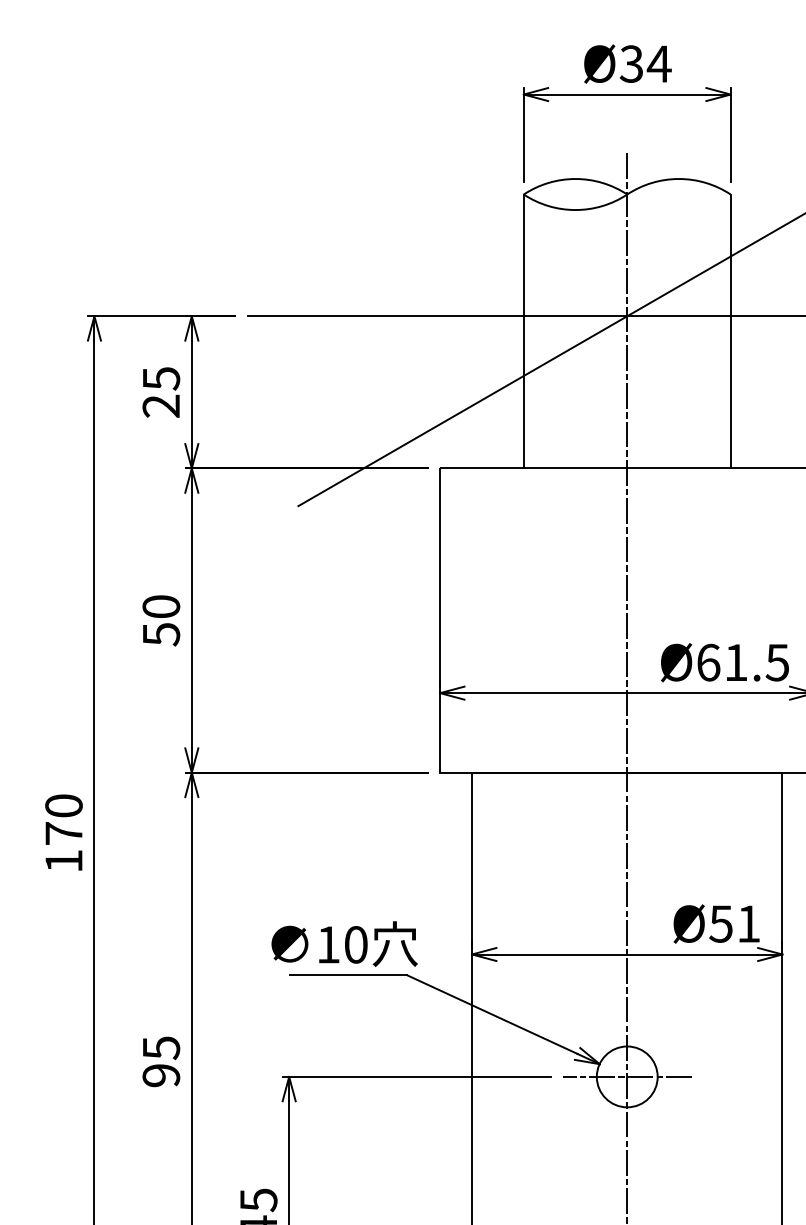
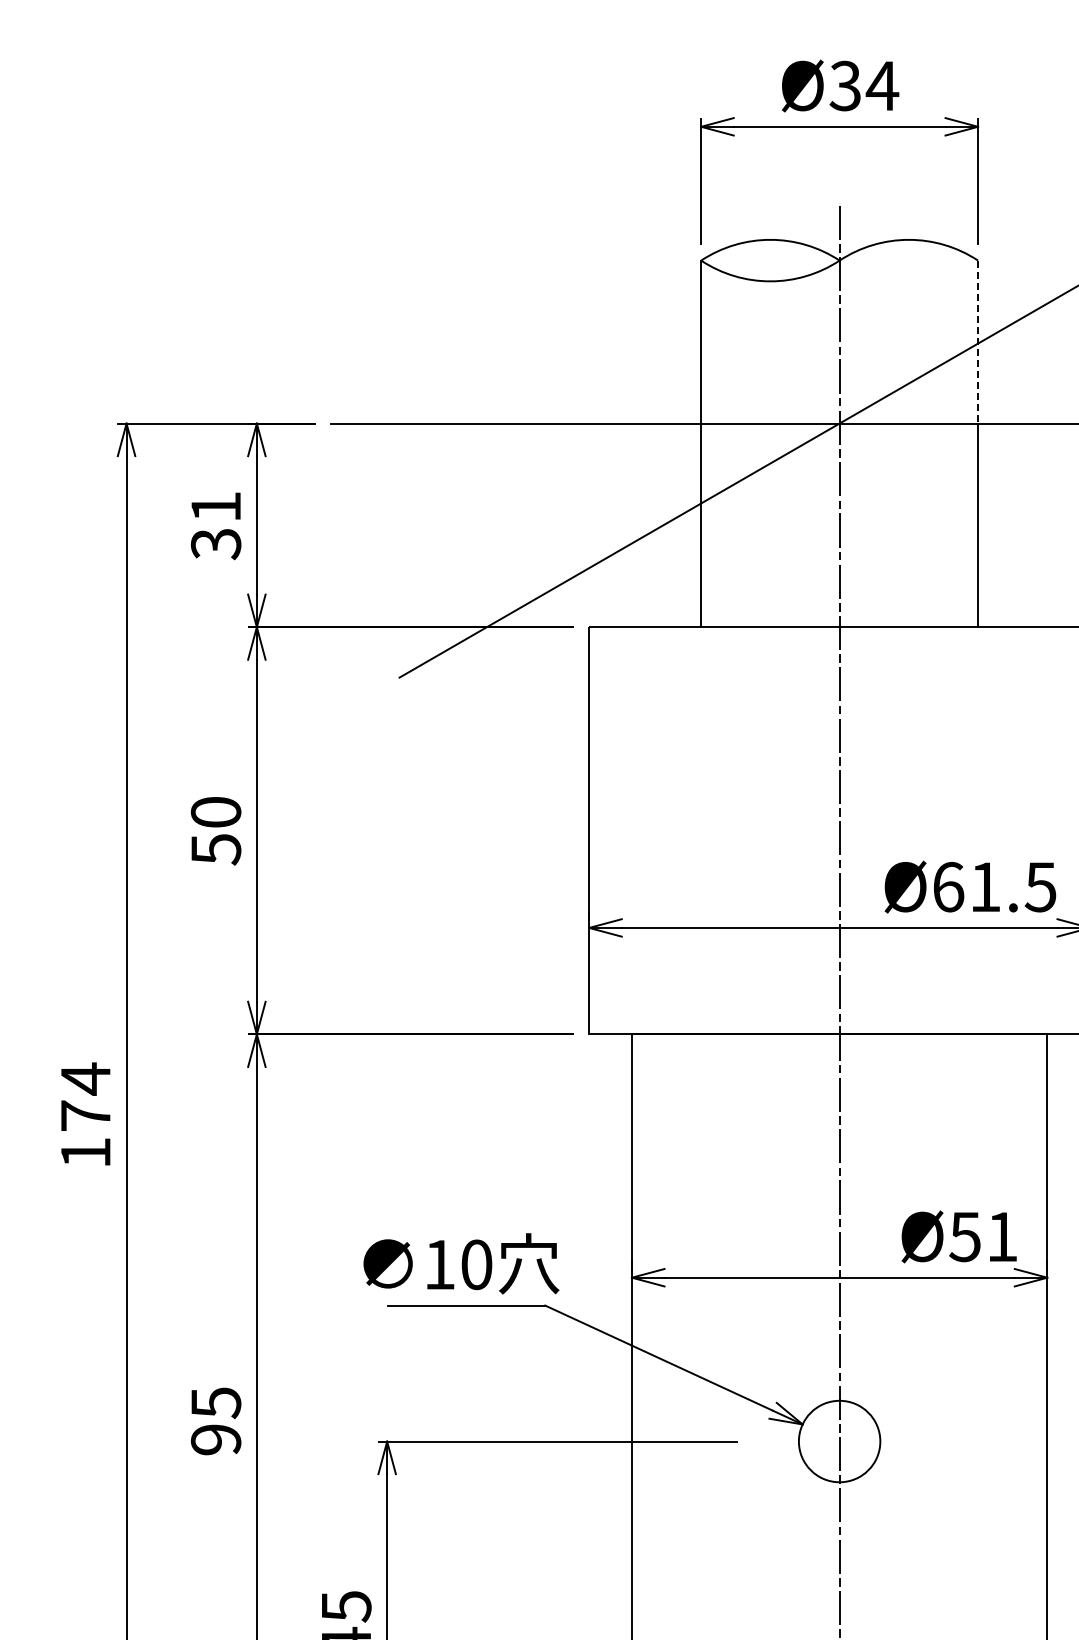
line: (731, 255) -> (978, 342), solid -> dashed
text: (161, 393) -> (216, 526), 25 -> 31
text: (63, 805) -> (85, 1078), 170 -> 174
line: (627, 1076) -> (839, 1441), removed

